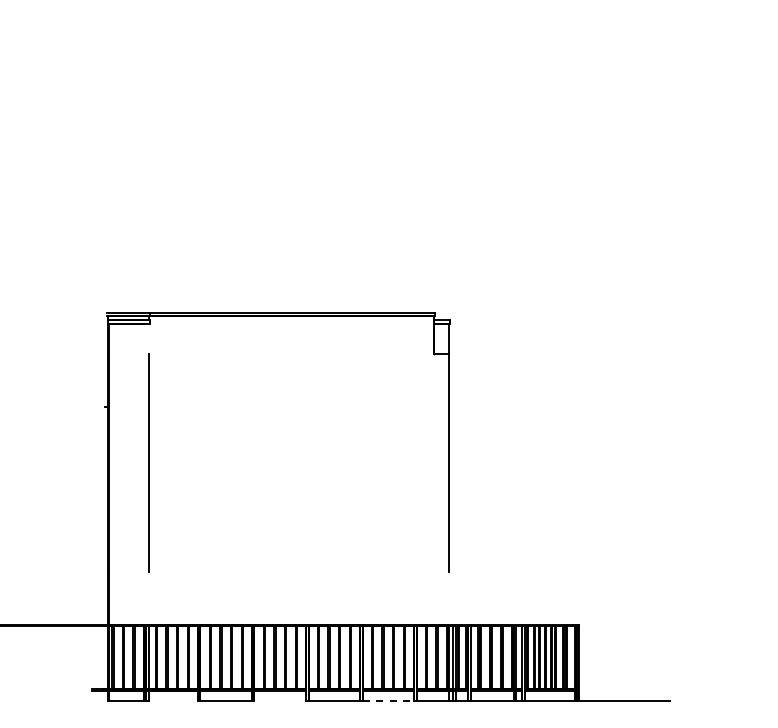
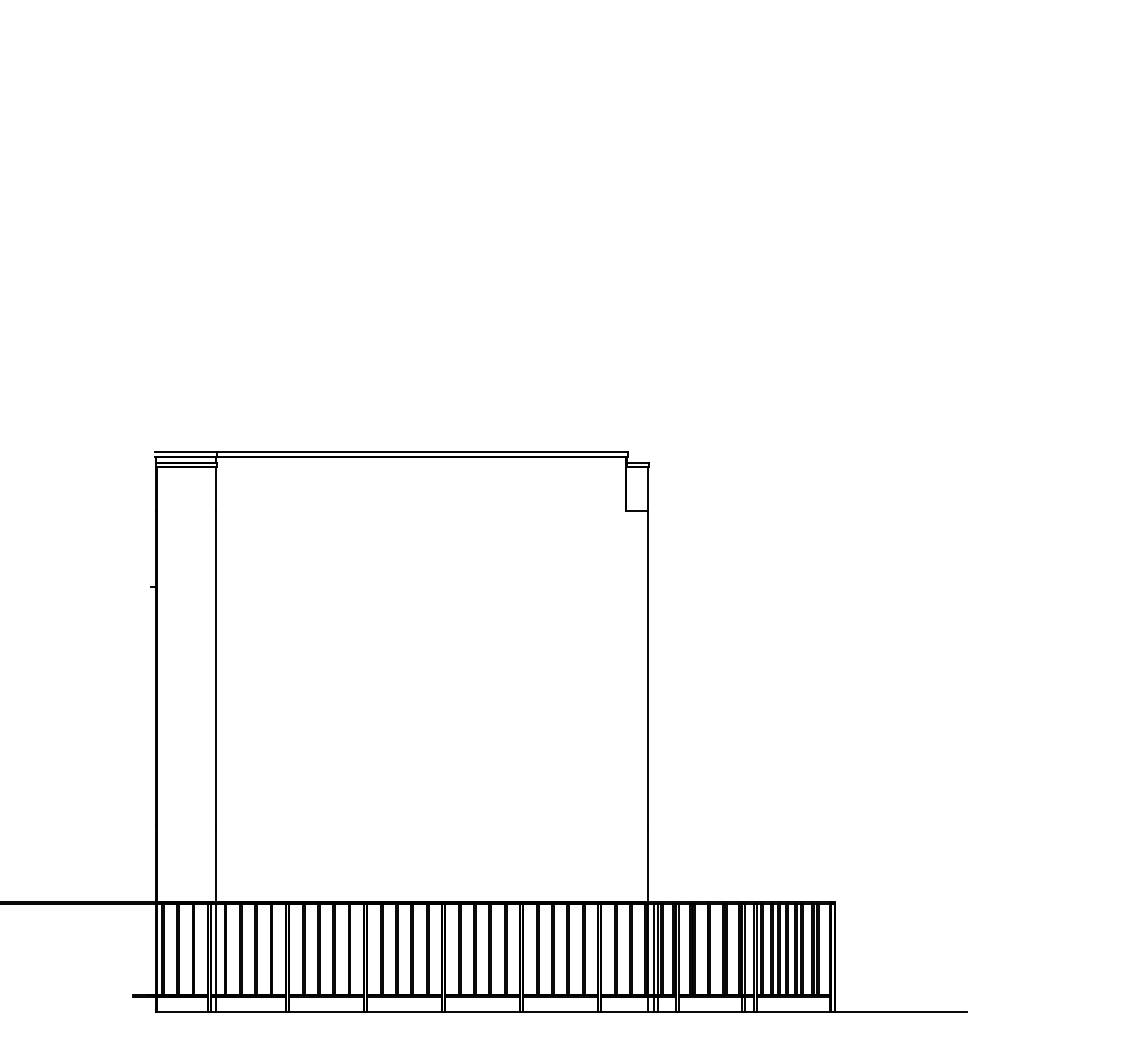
line: (149, 338) -> (215, 488), added
line: (149, 597) -> (215, 862), added
line: (449, 597) -> (648, 862), added
line: (173, 700) -> (250, 1011), added
line: (280, 700) -> (404, 1011), added
line: (388, 700) -> (560, 1011), dashed -> solid

